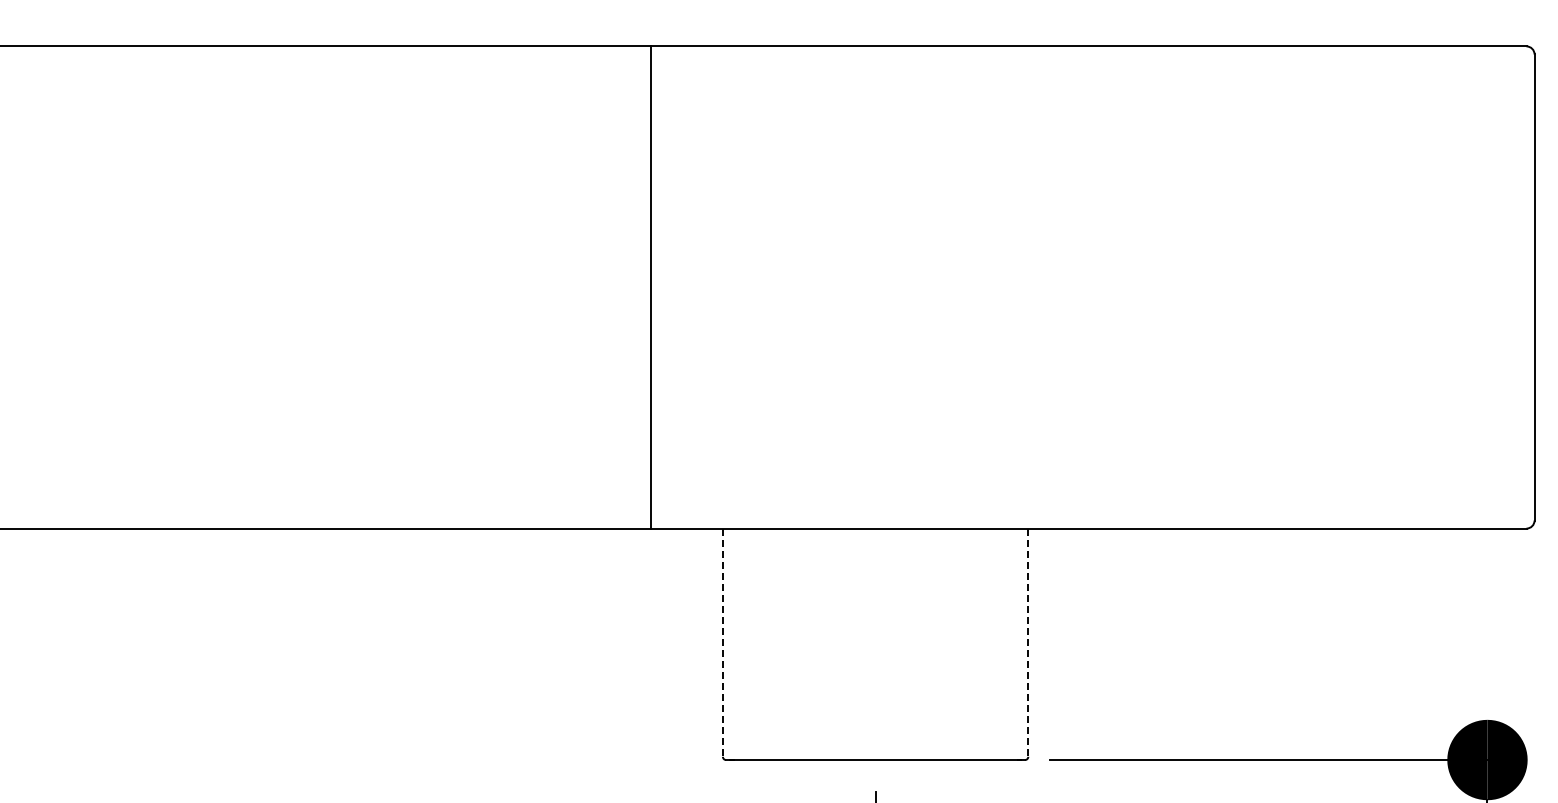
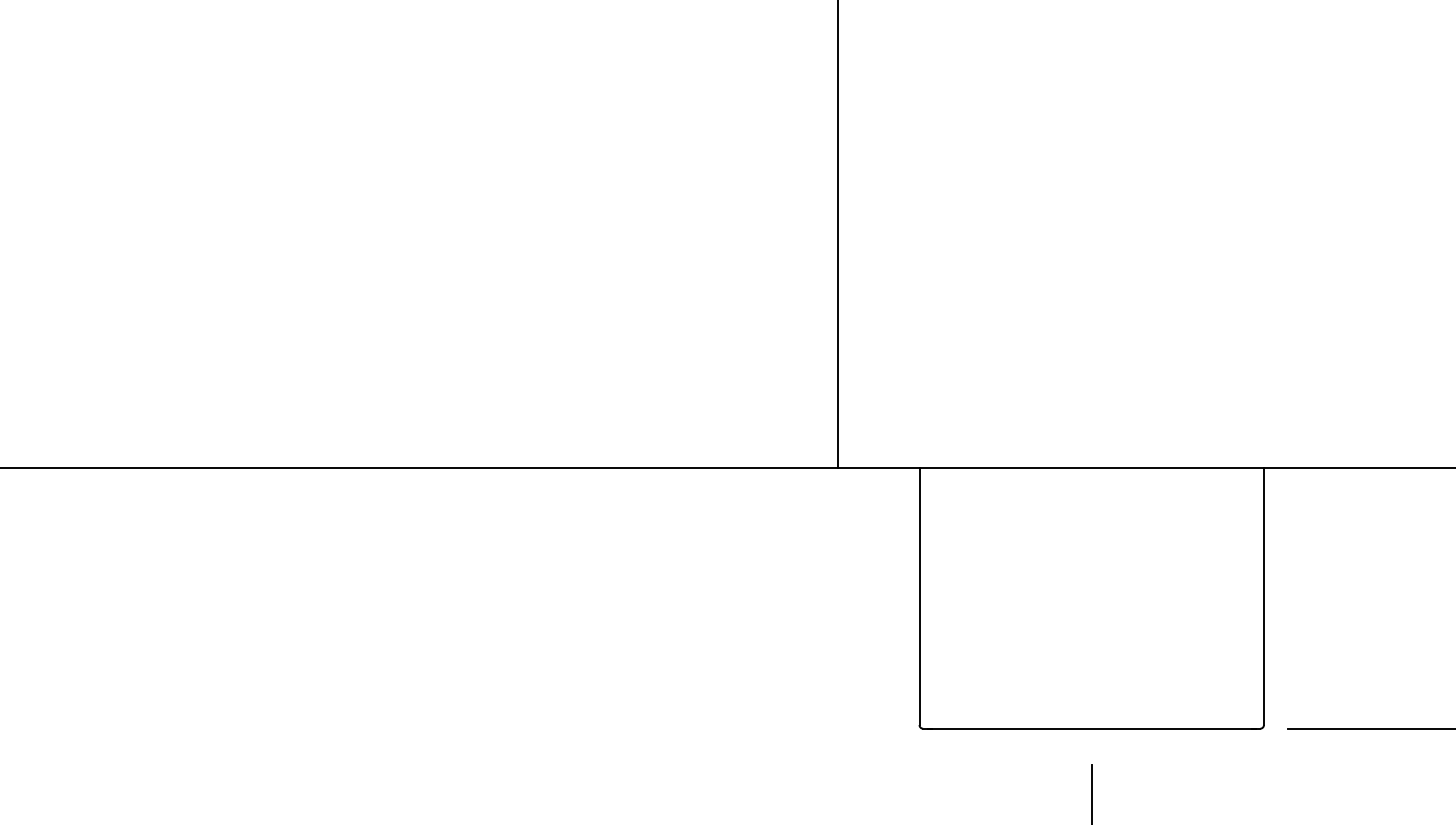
line: (722, 643) -> (919, 597), dashed -> solid
line: (1028, 643) -> (1264, 597), dashed -> solid

